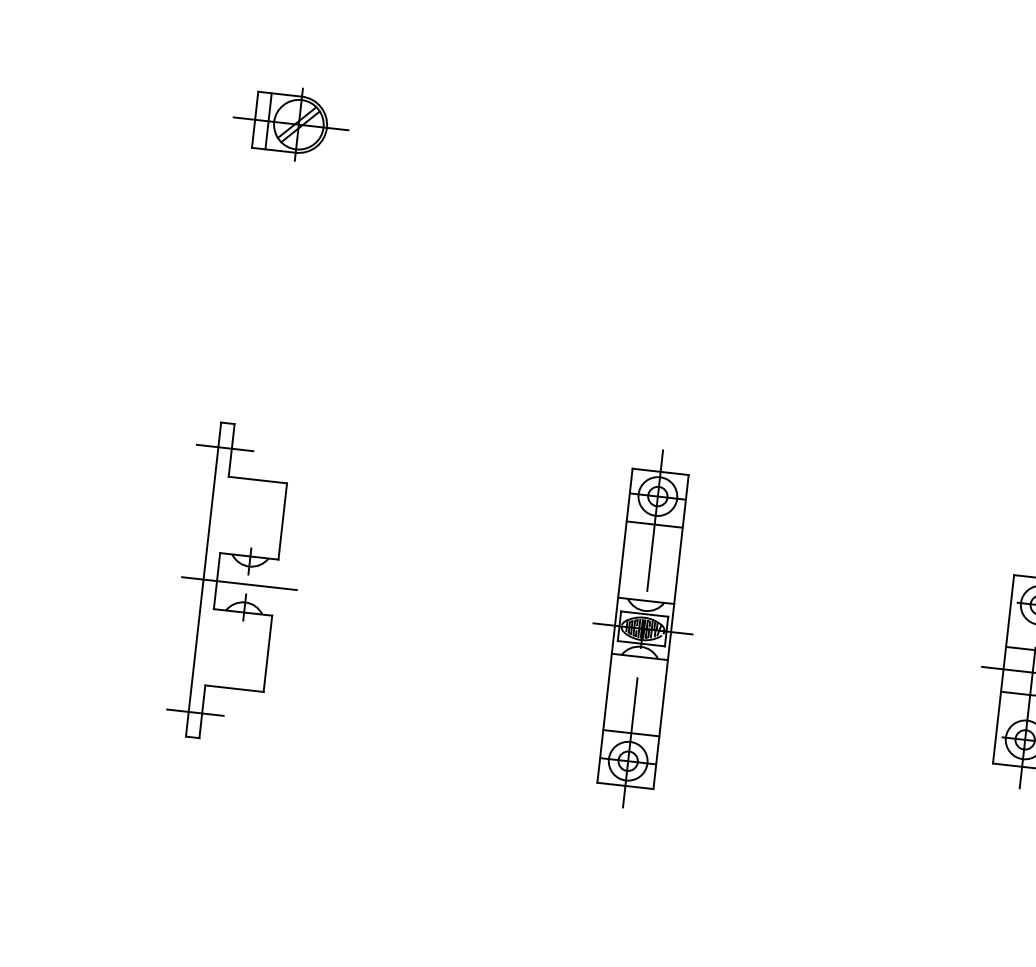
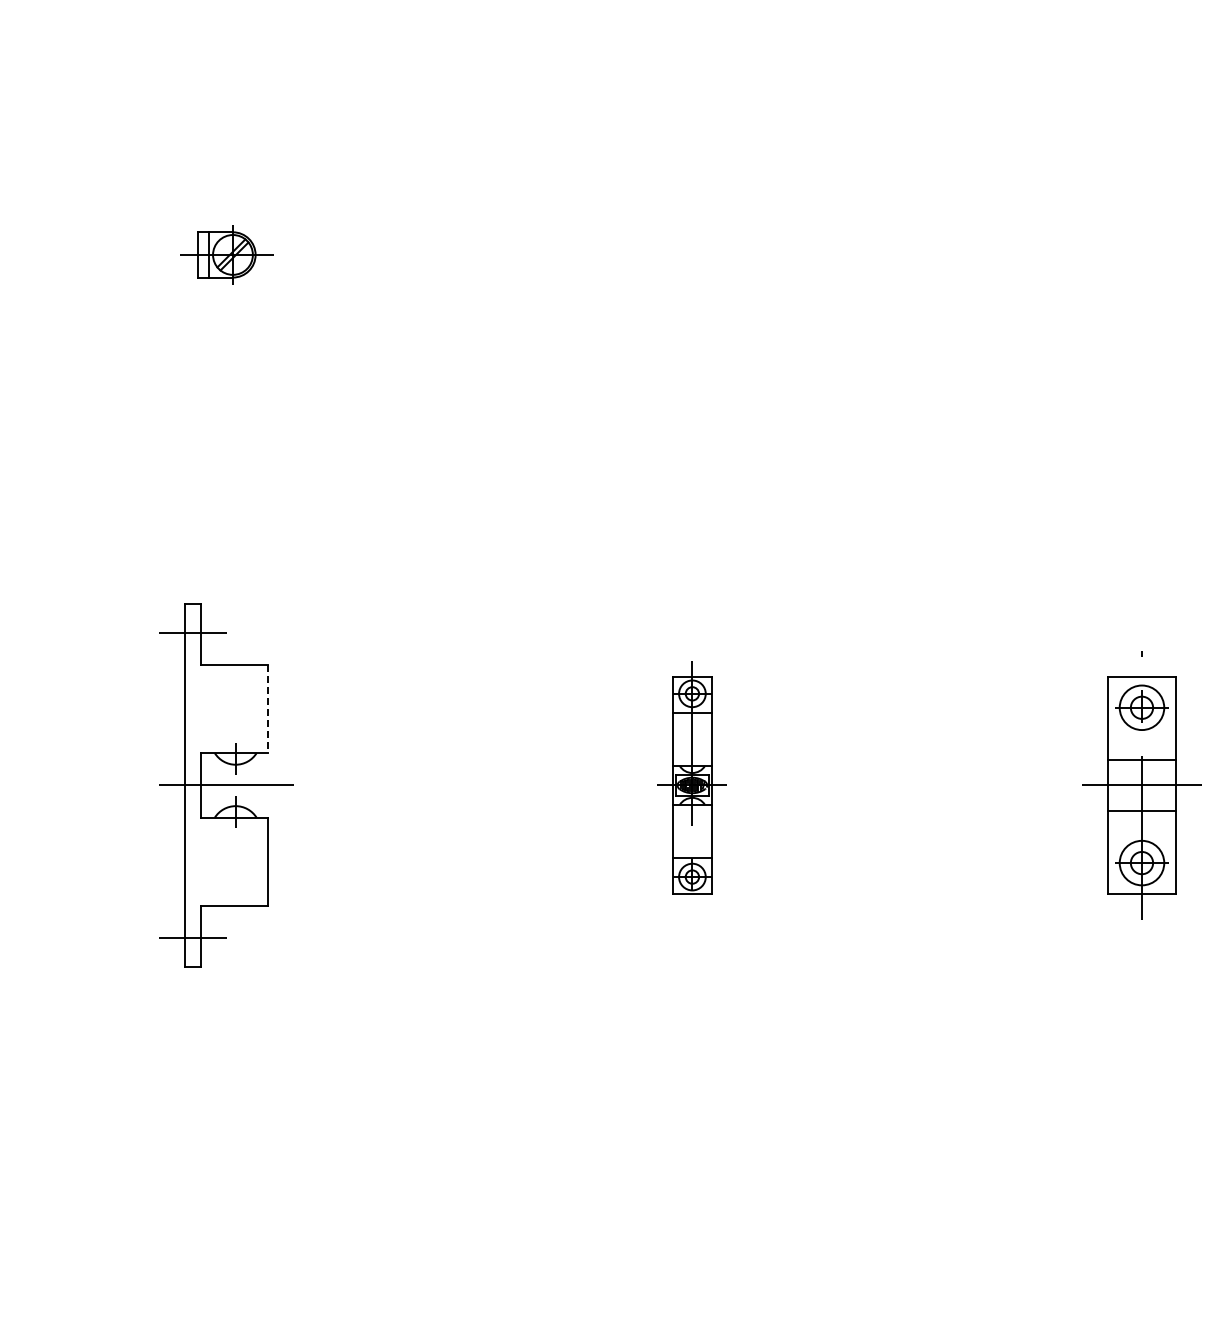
part: (290, 123) -> (226, 254), size x0.7
line: (283, 521) -> (268, 709), solid -> dashed
part: (643, 628) -> (692, 785), size x0.6

